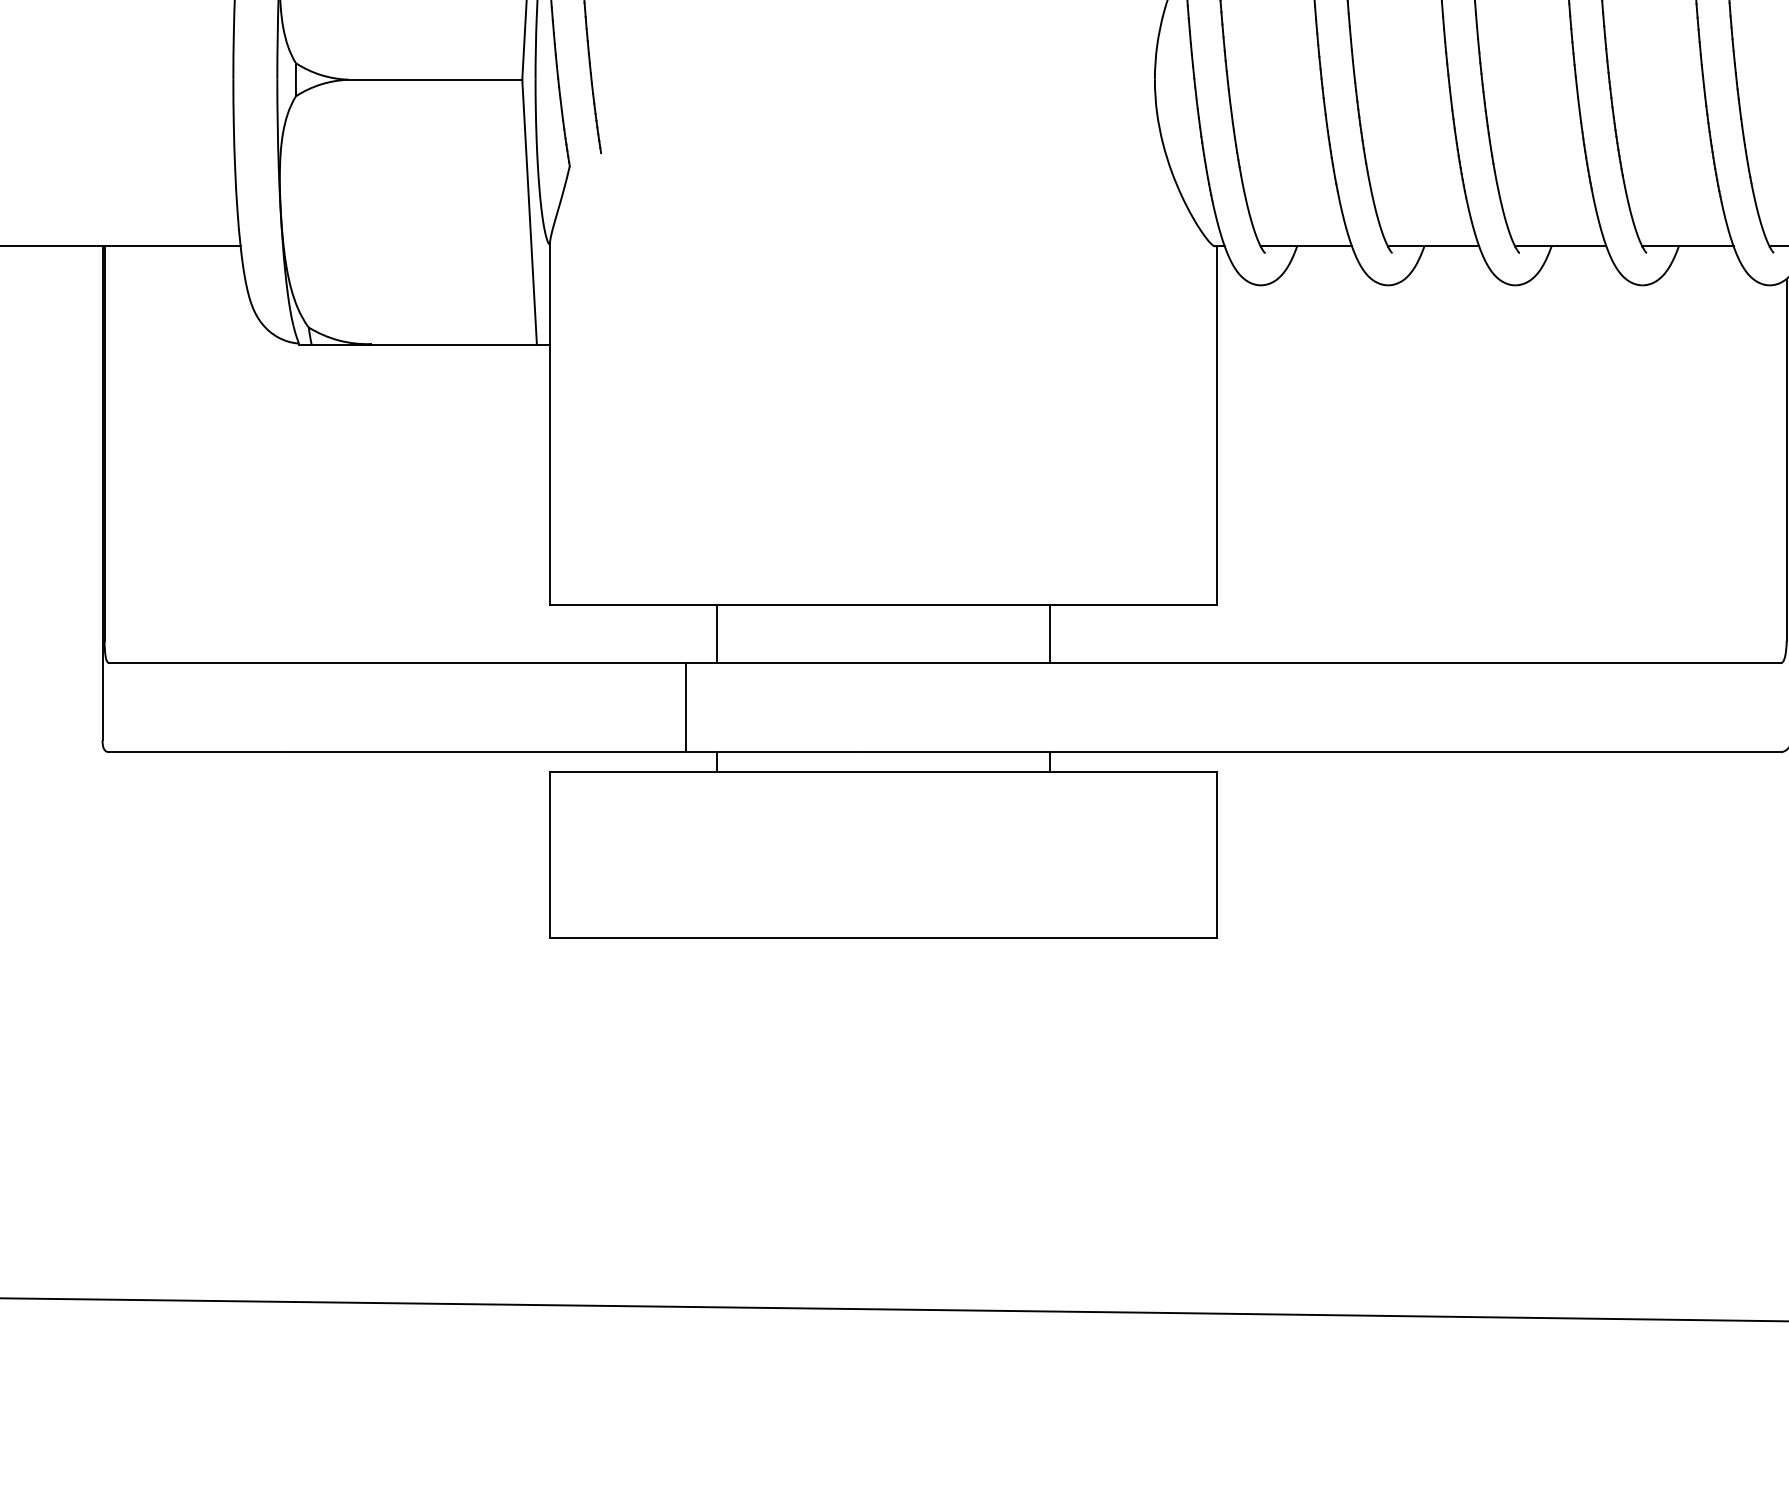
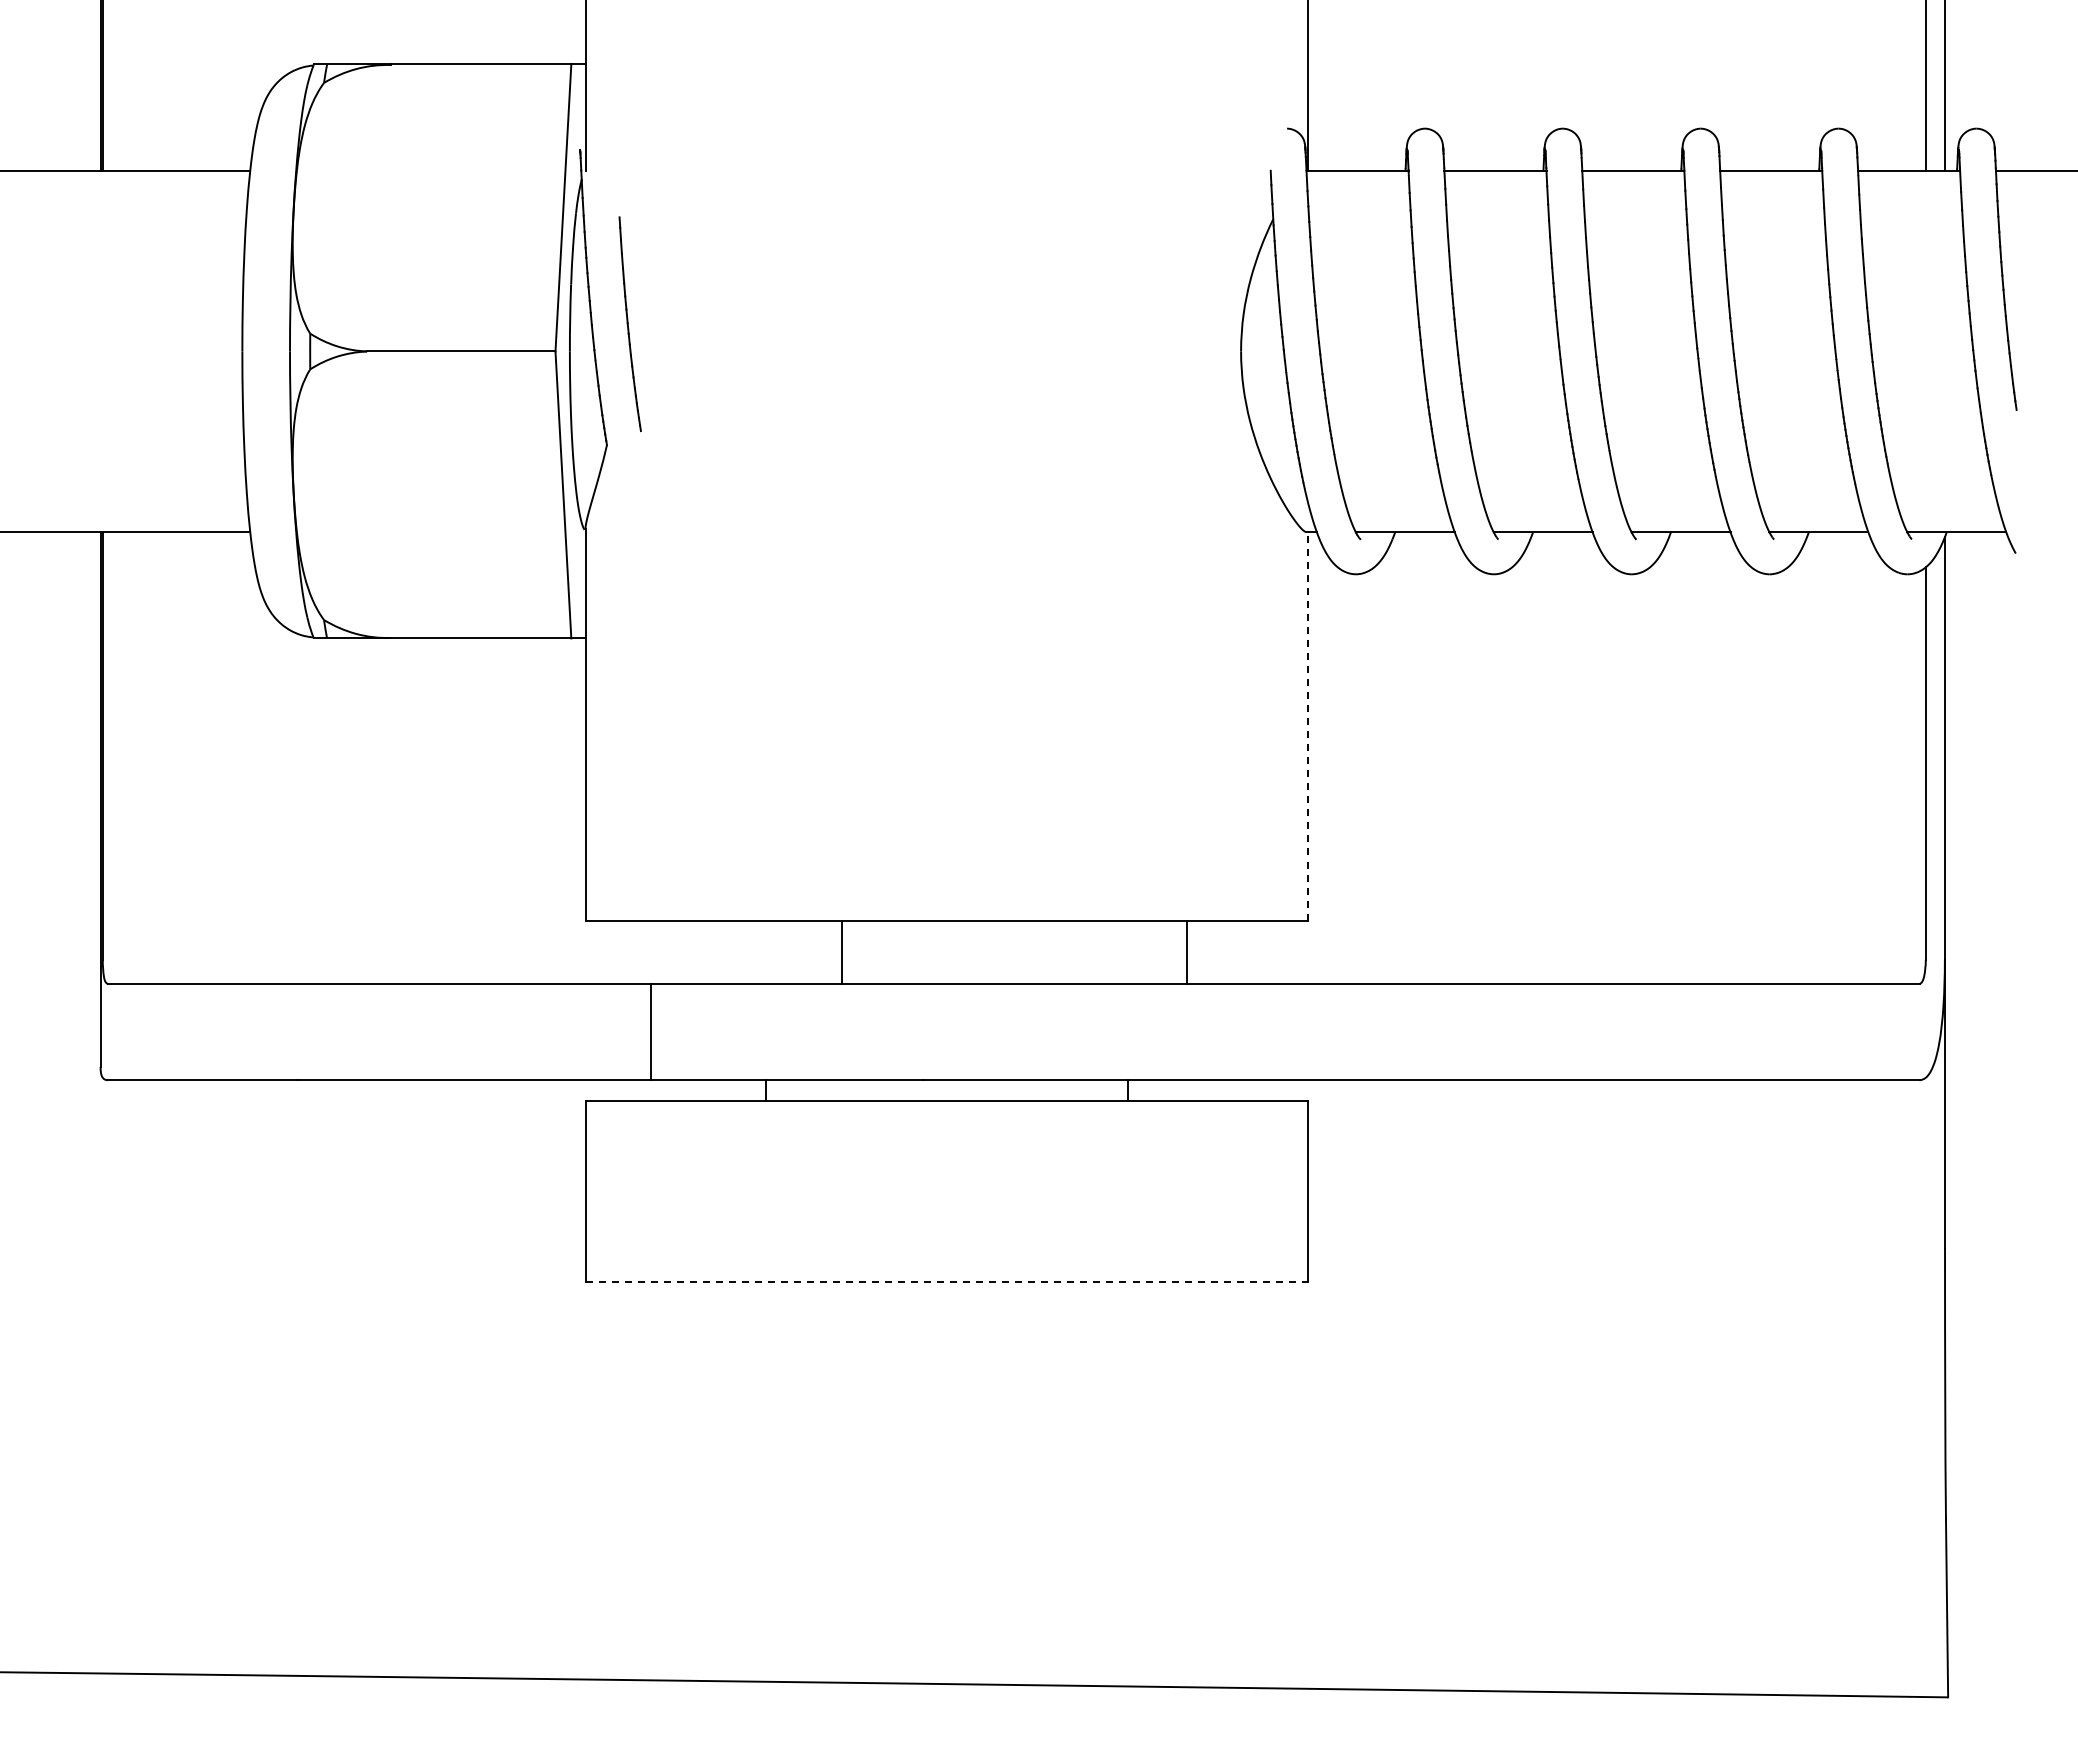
line: (1217, 424) -> (1308, 725), solid -> dashed
line: (716, 633) -> (842, 951), moved
line: (1050, 633) -> (1186, 951), moved
line: (685, 707) -> (650, 1031), moved
line: (883, 937) -> (947, 1281), solid -> dashed

